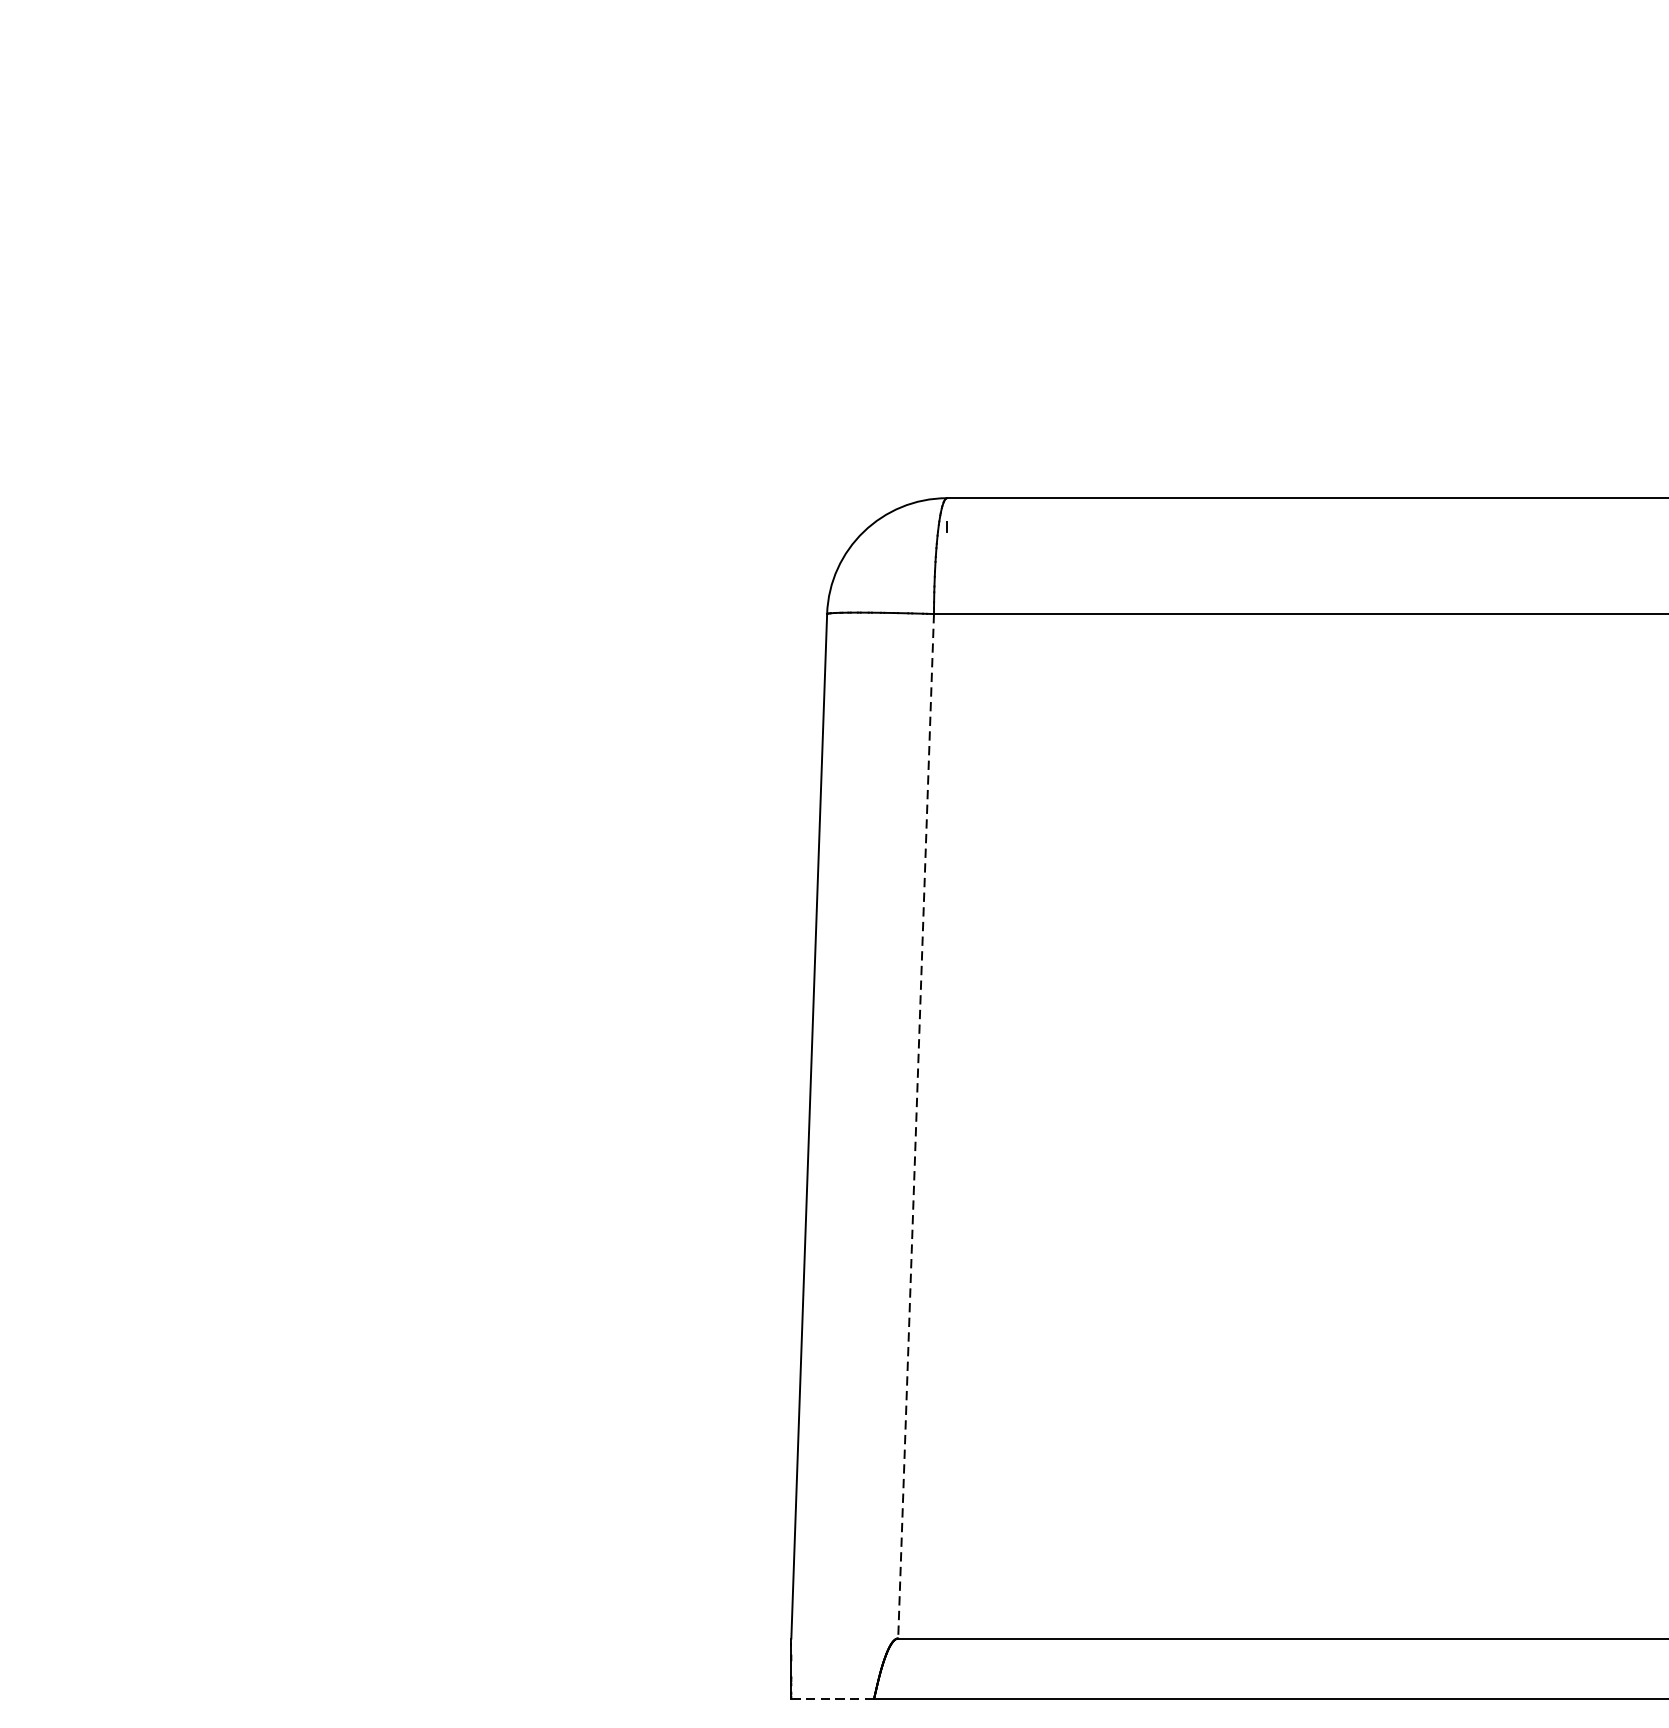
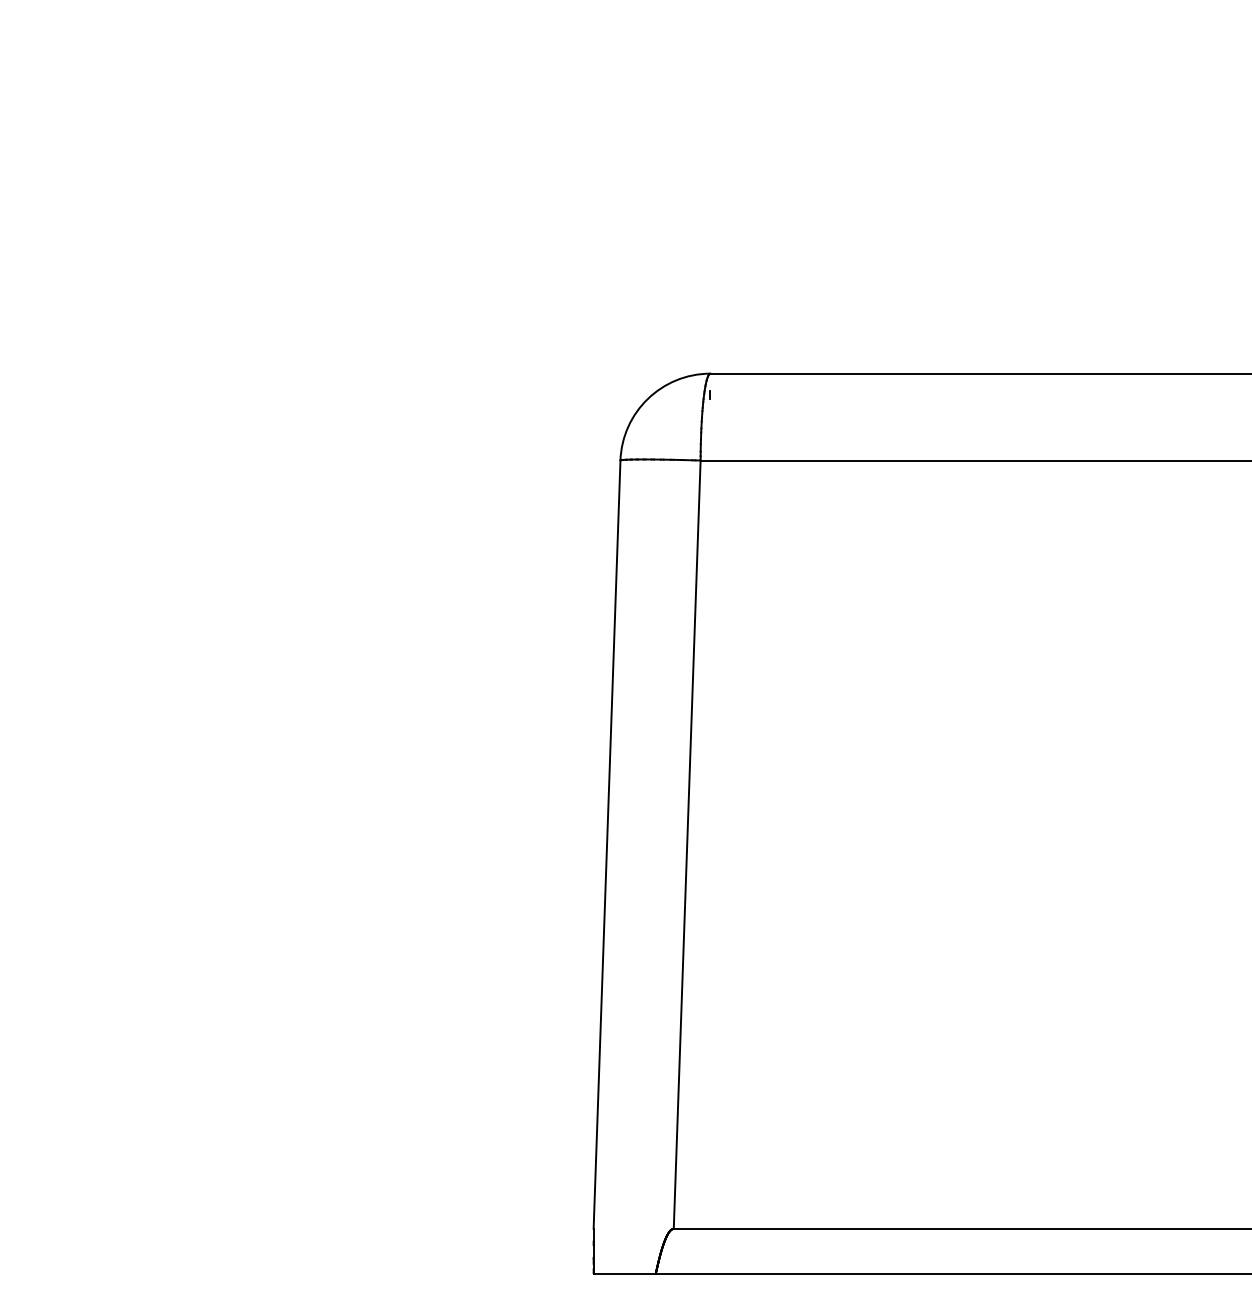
line: (916, 1127) -> (687, 845), dashed -> solid
line: (832, 1698) -> (624, 1273), dashed -> solid

